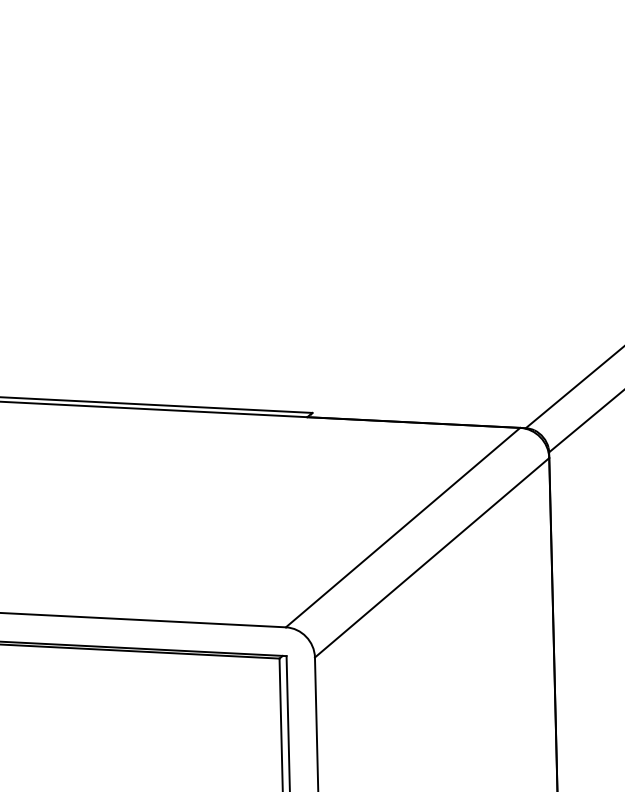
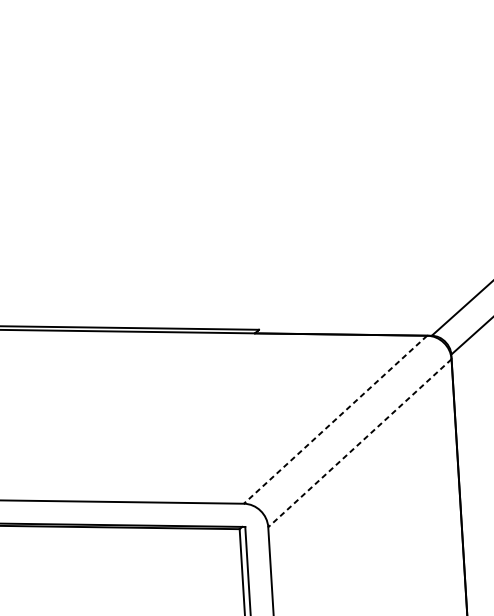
line: (403, 527) -> (335, 419), solid -> dashed
line: (432, 557) -> (360, 442), solid -> dashed

